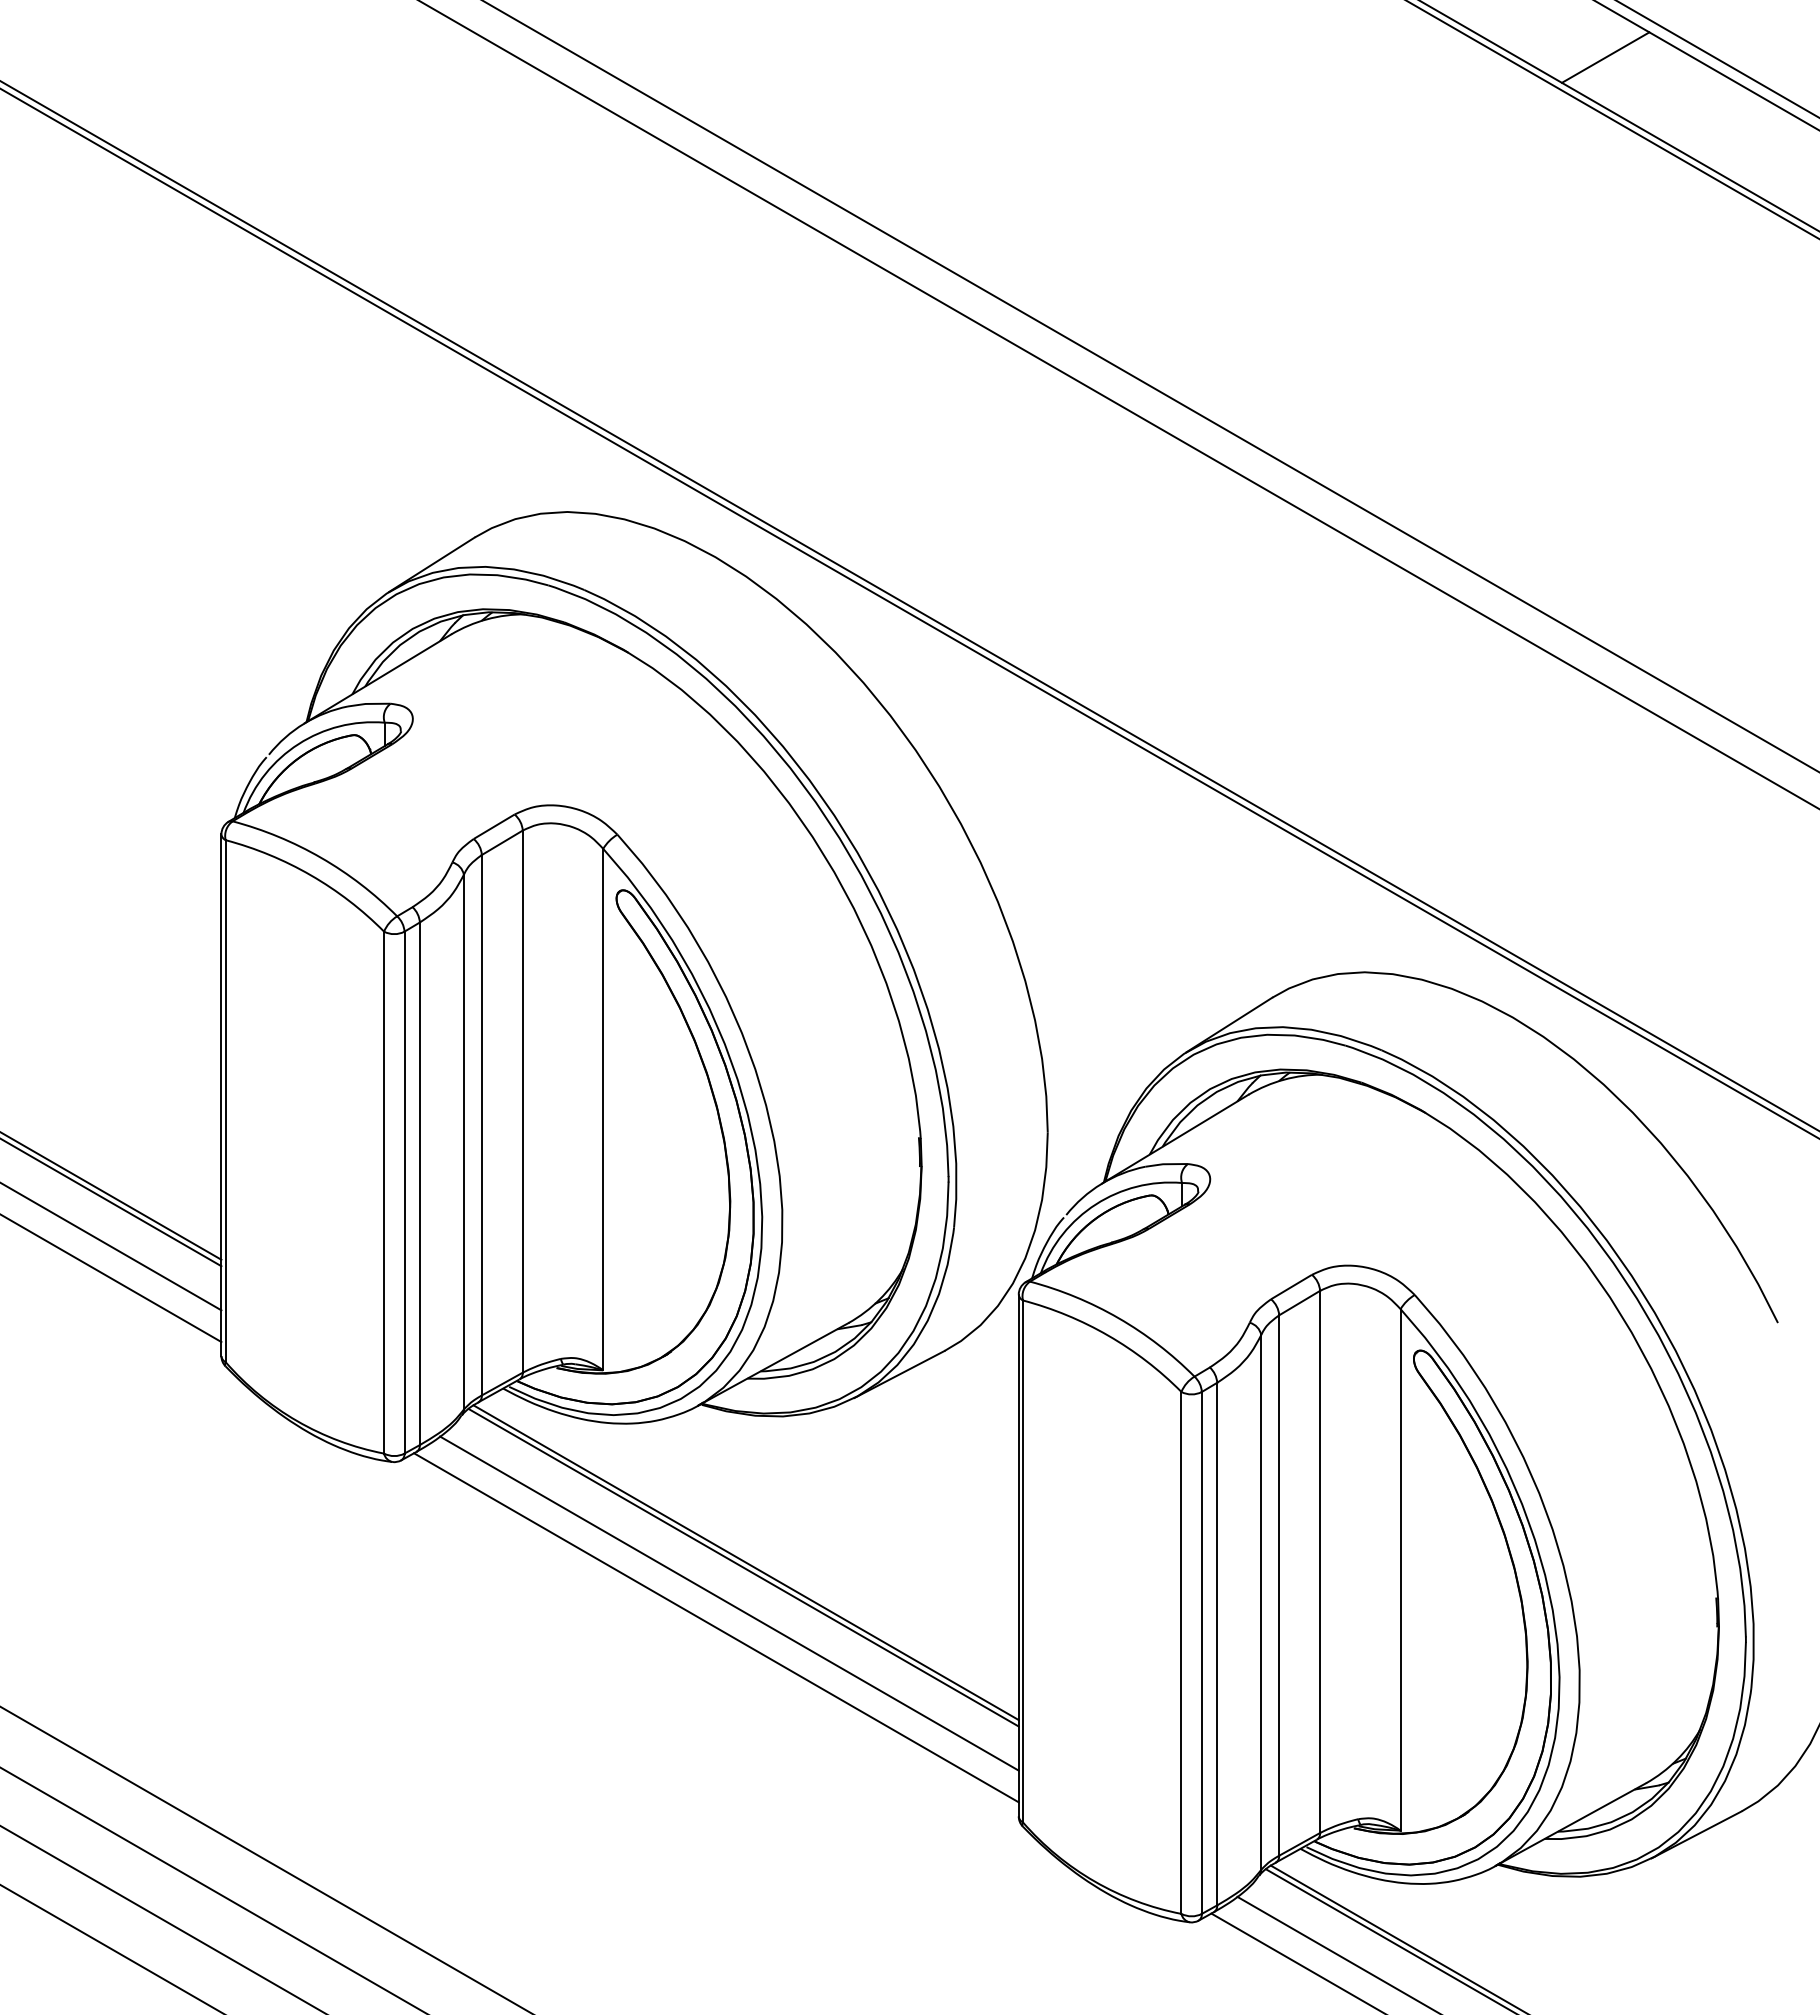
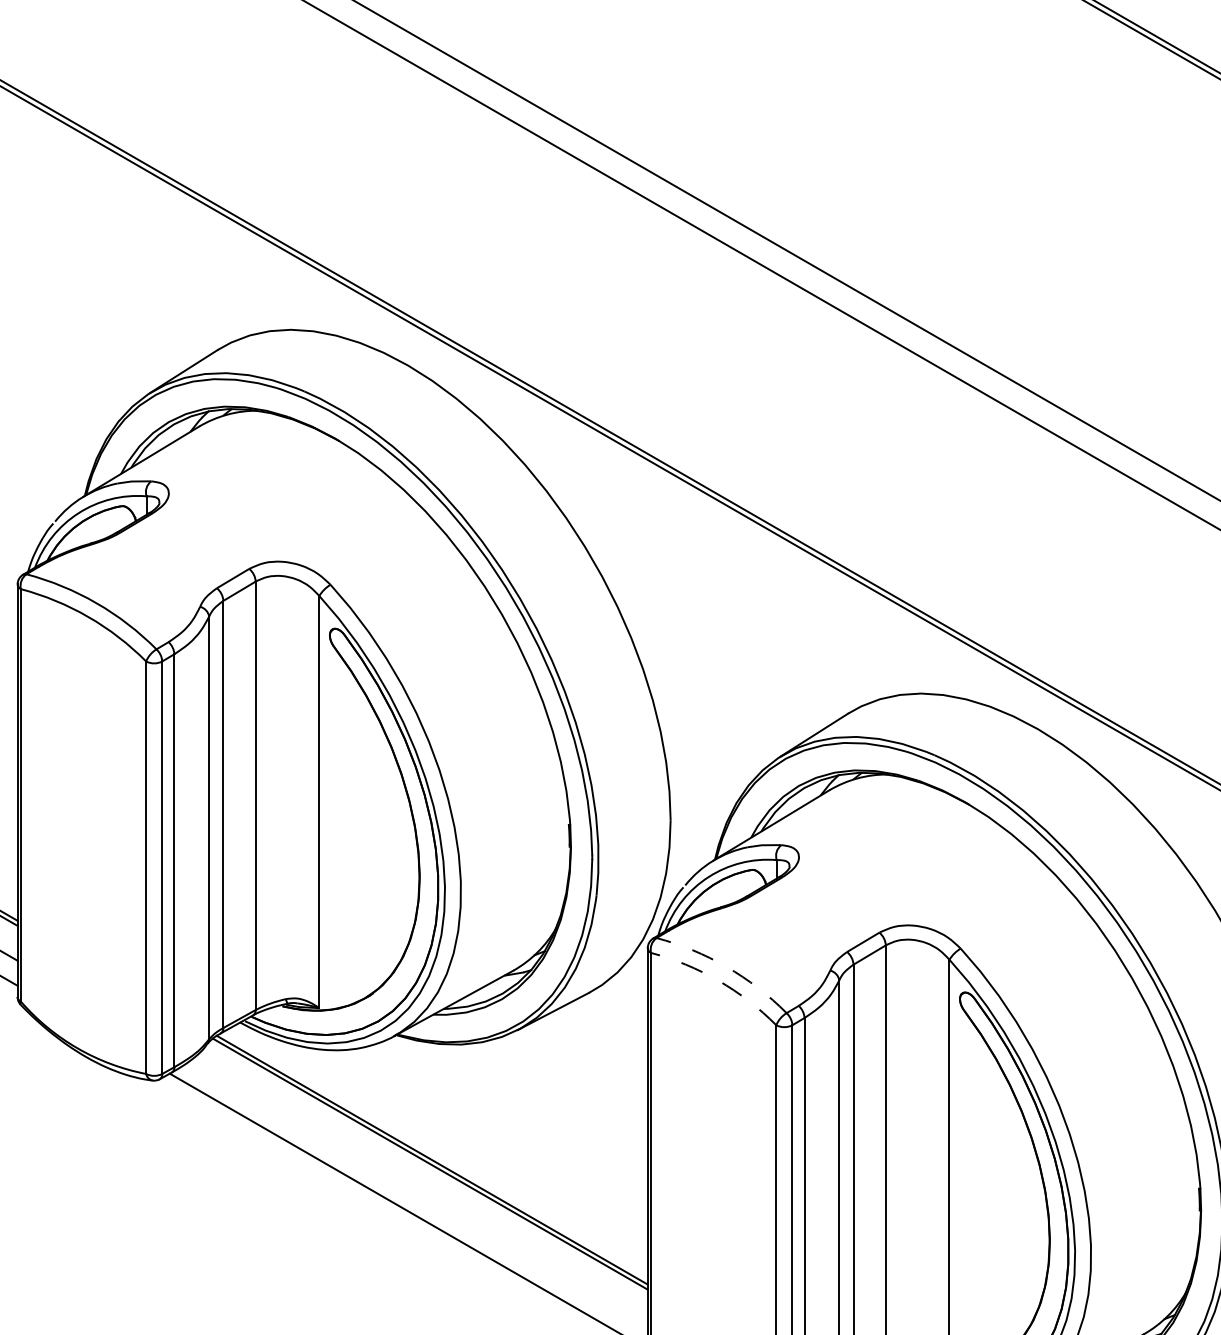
arc: (1118, 1318) -> (726, 967), solid -> dashed
arc: (1108, 1335) -> (718, 980), solid -> dashed
line: (729, 1603) -> (419, 1192), removed

